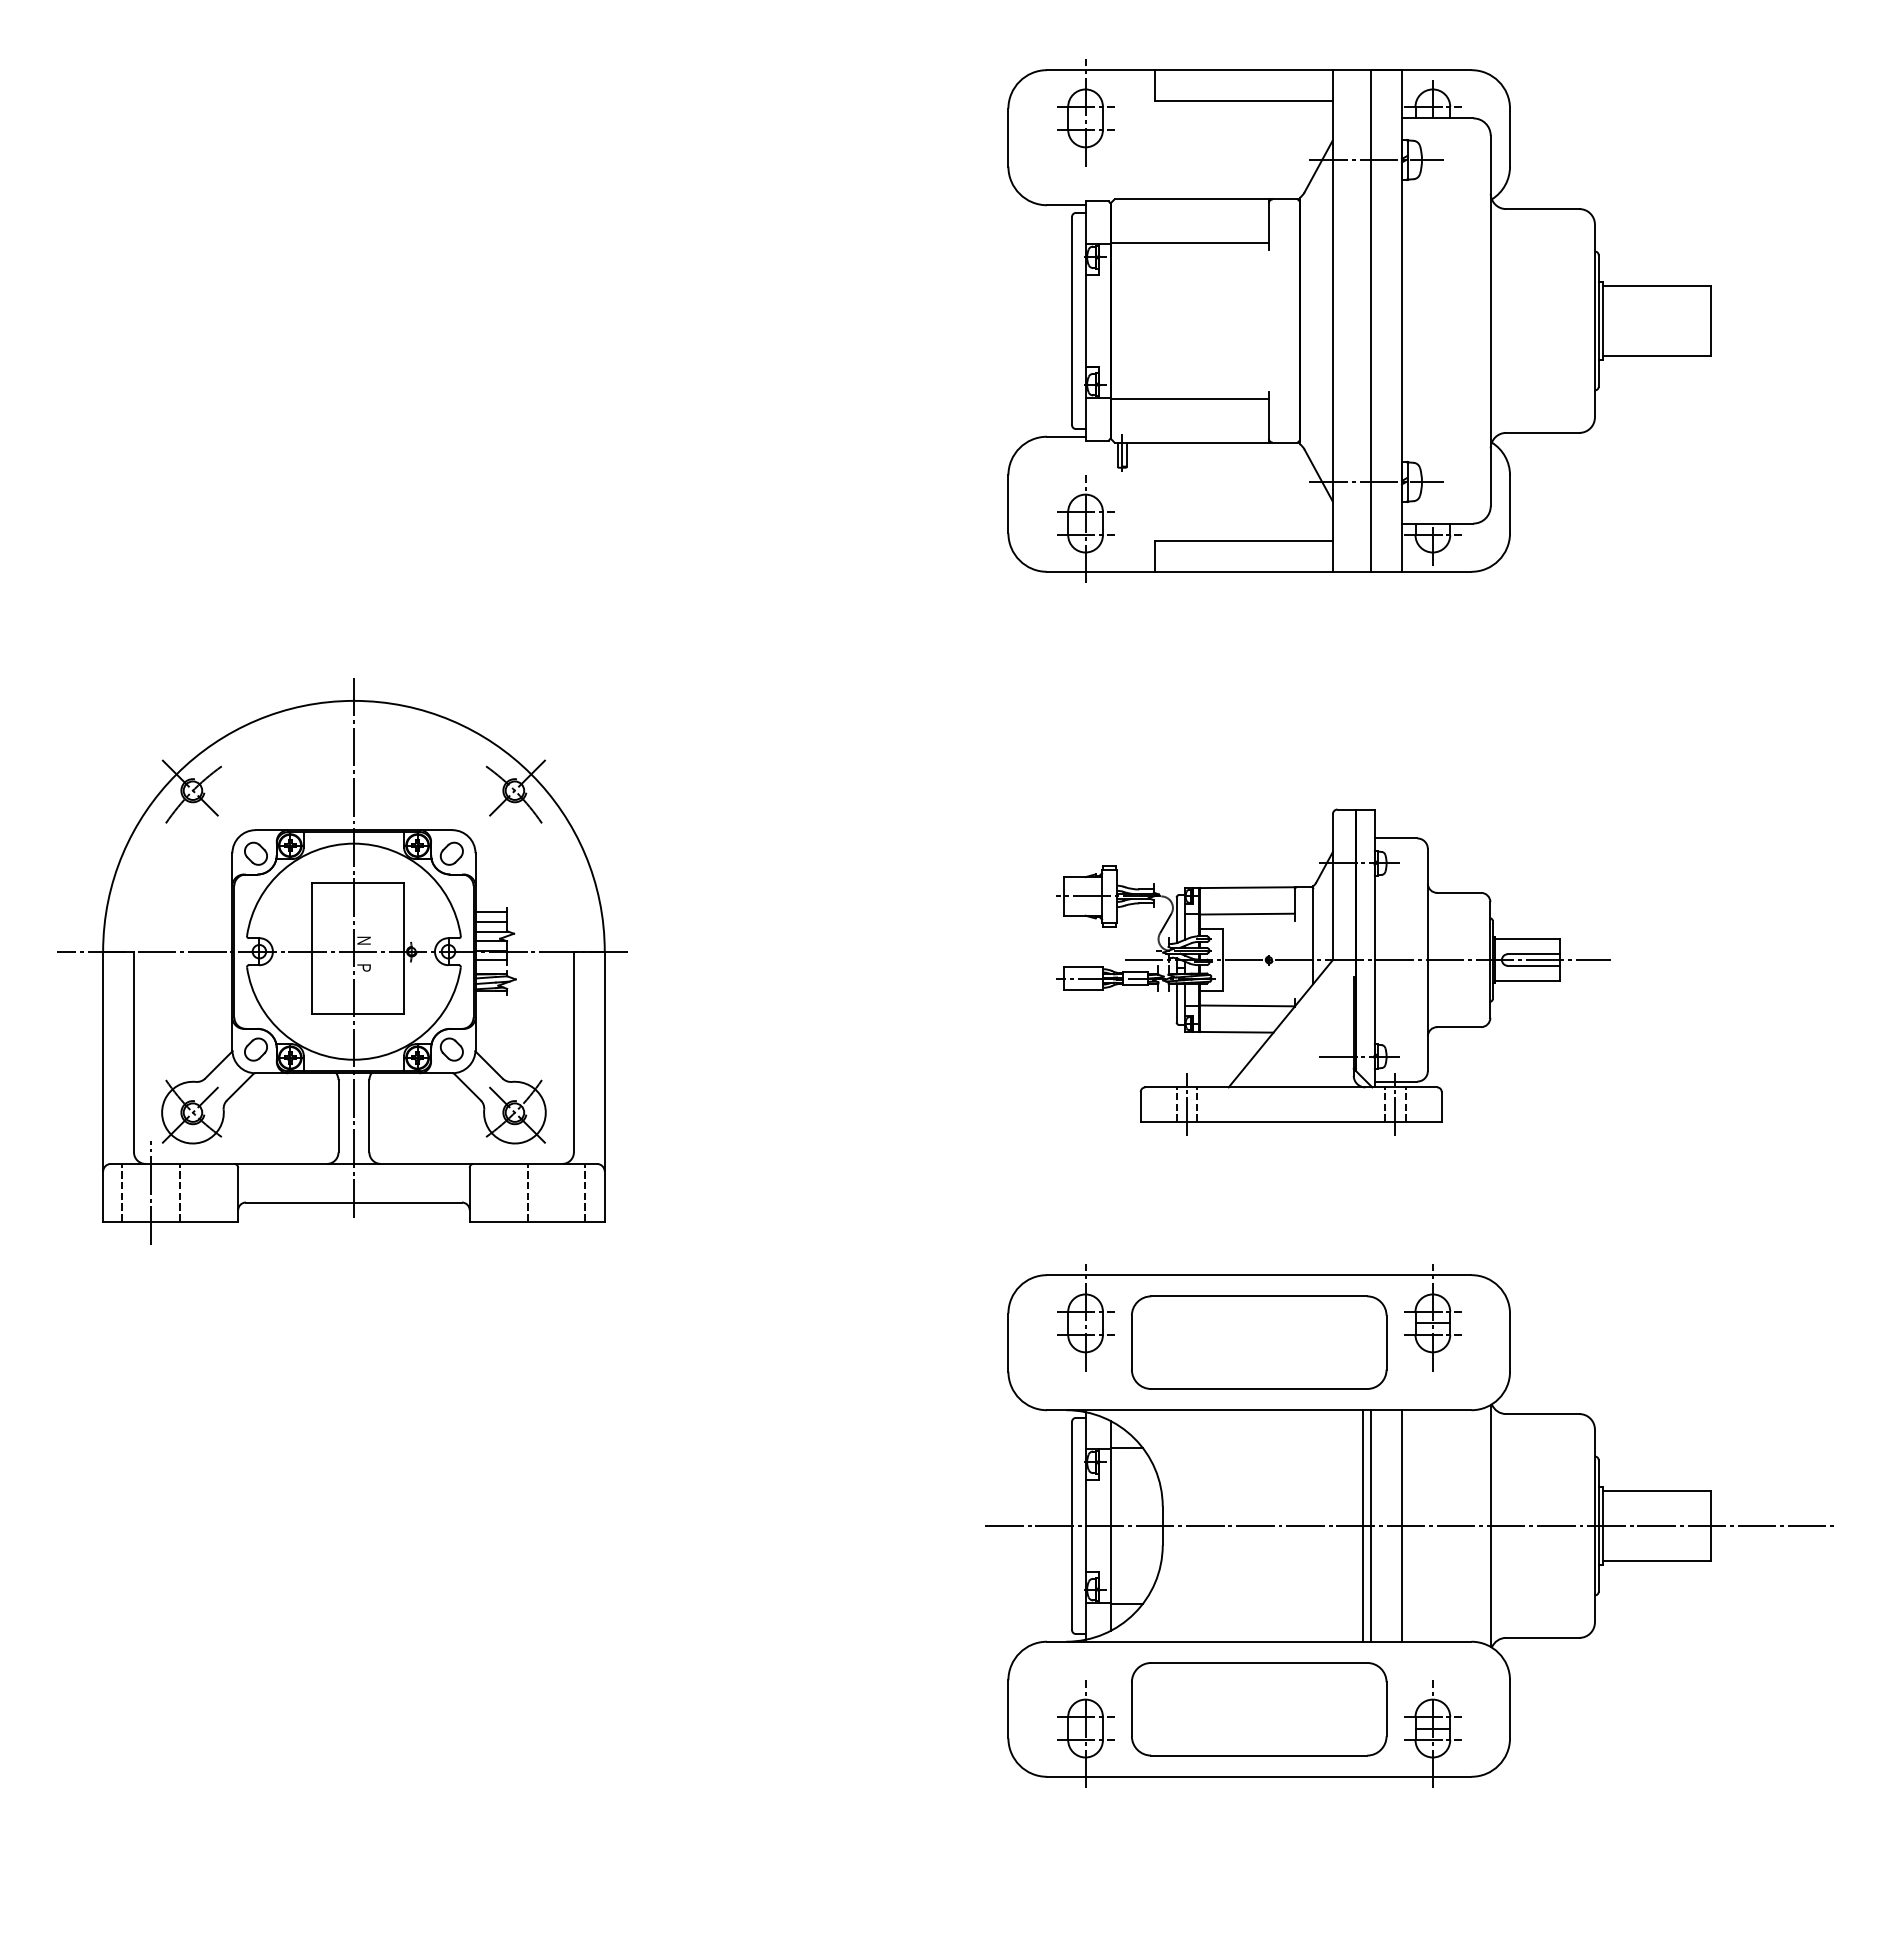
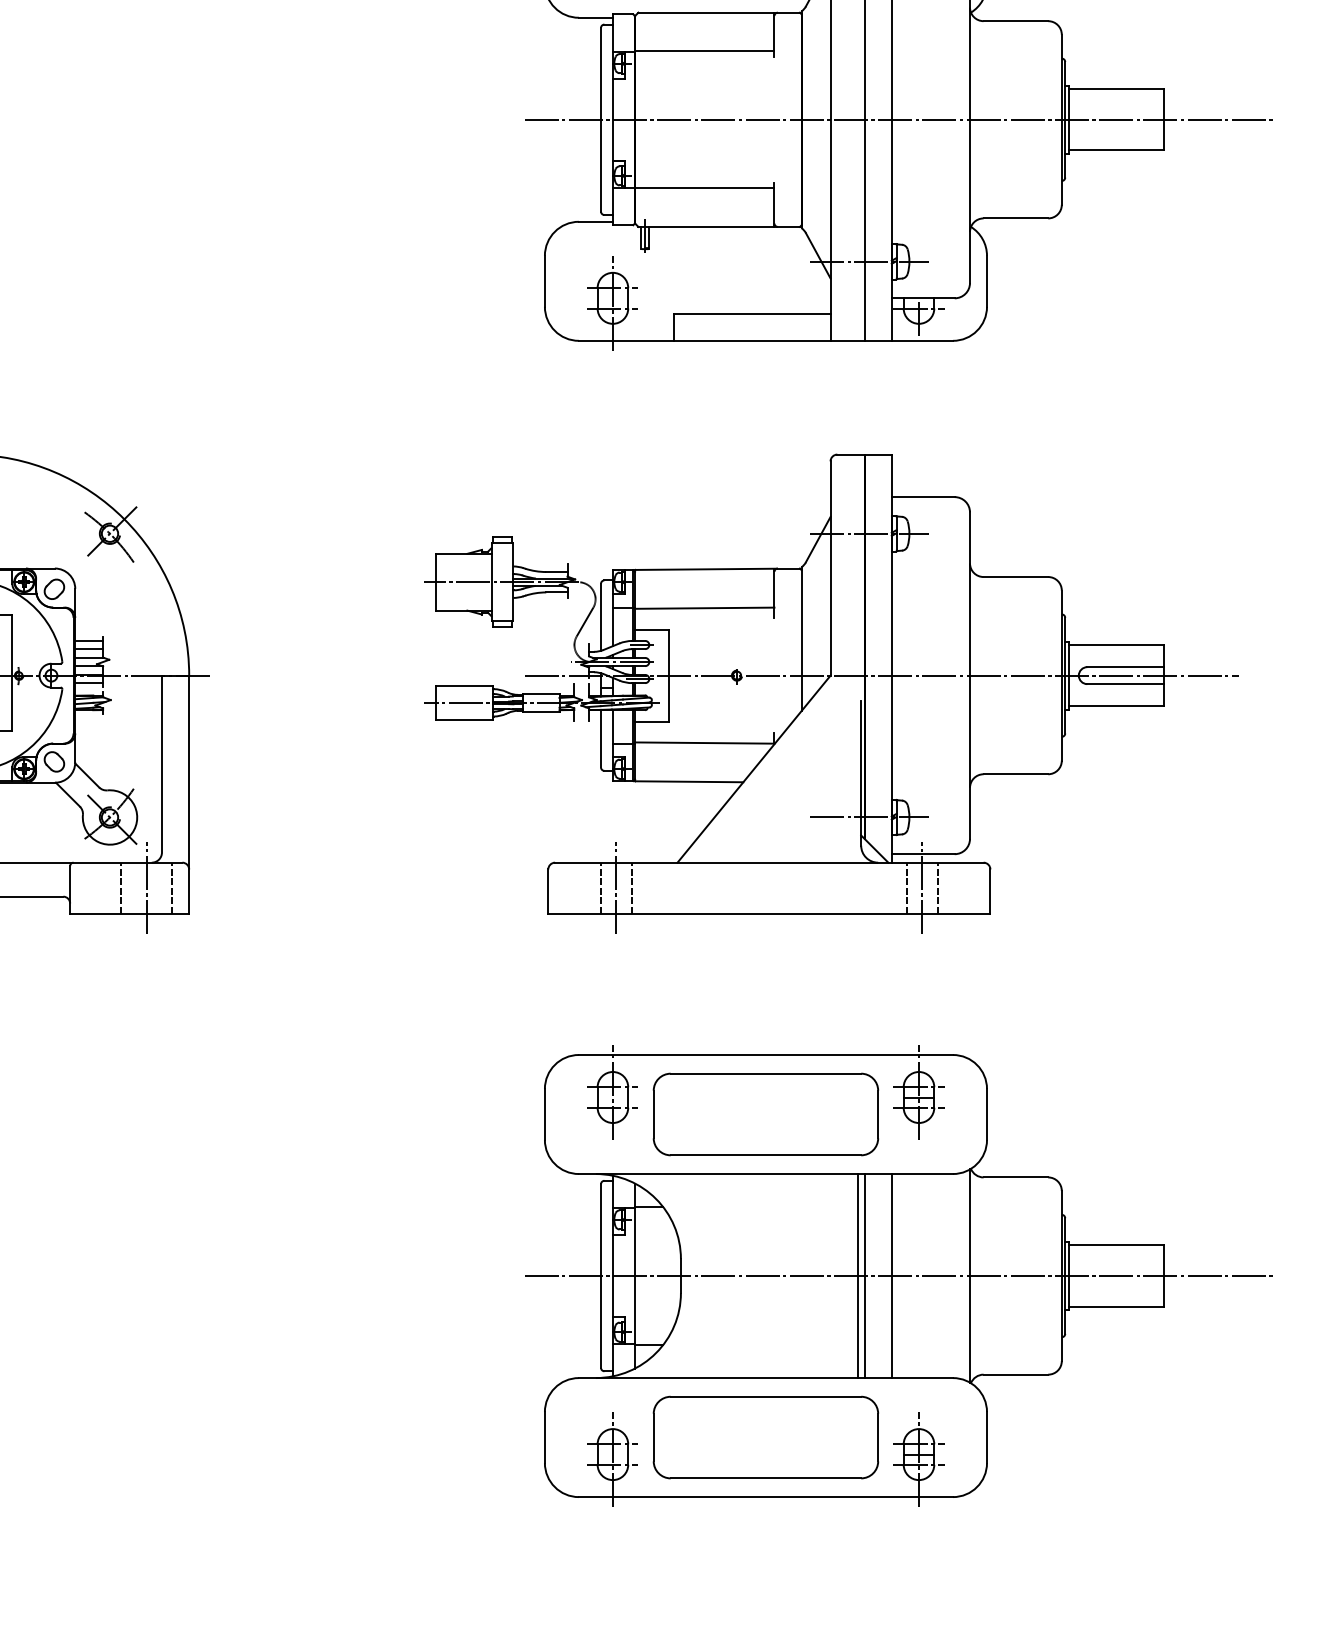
line: (1409, 321) -> (898, 120), added
part: (1333, 972) -> (831, 693), size x1.67
line: (556, 1192) -> (146, 887), added
part: (1409, 1525) -> (898, 1275), moved

